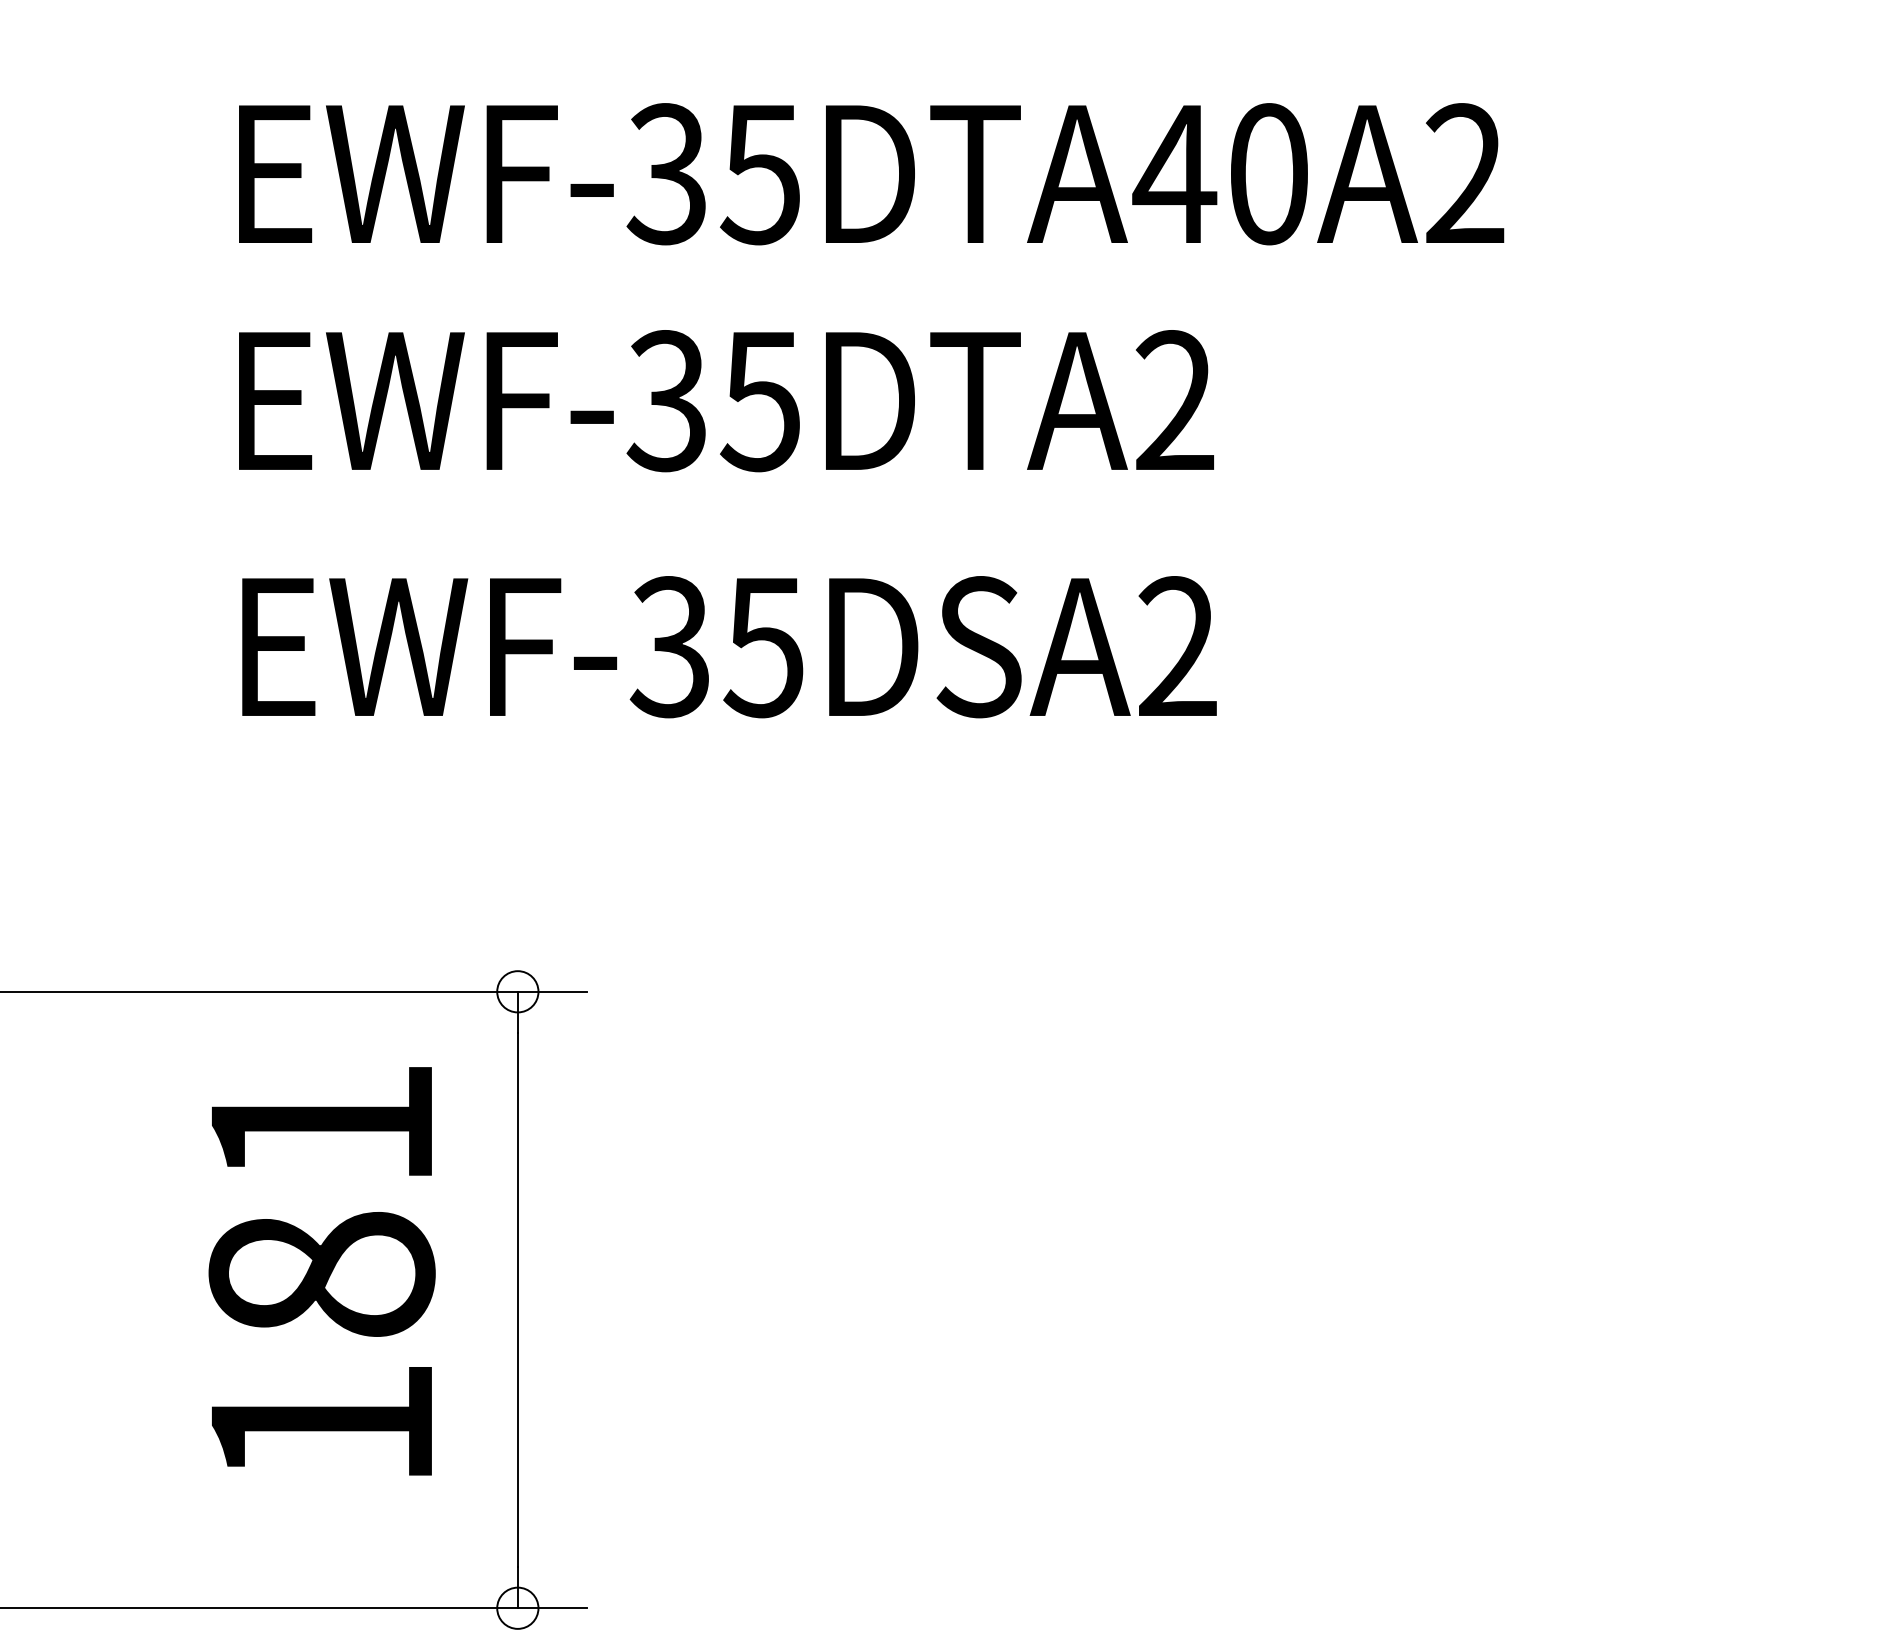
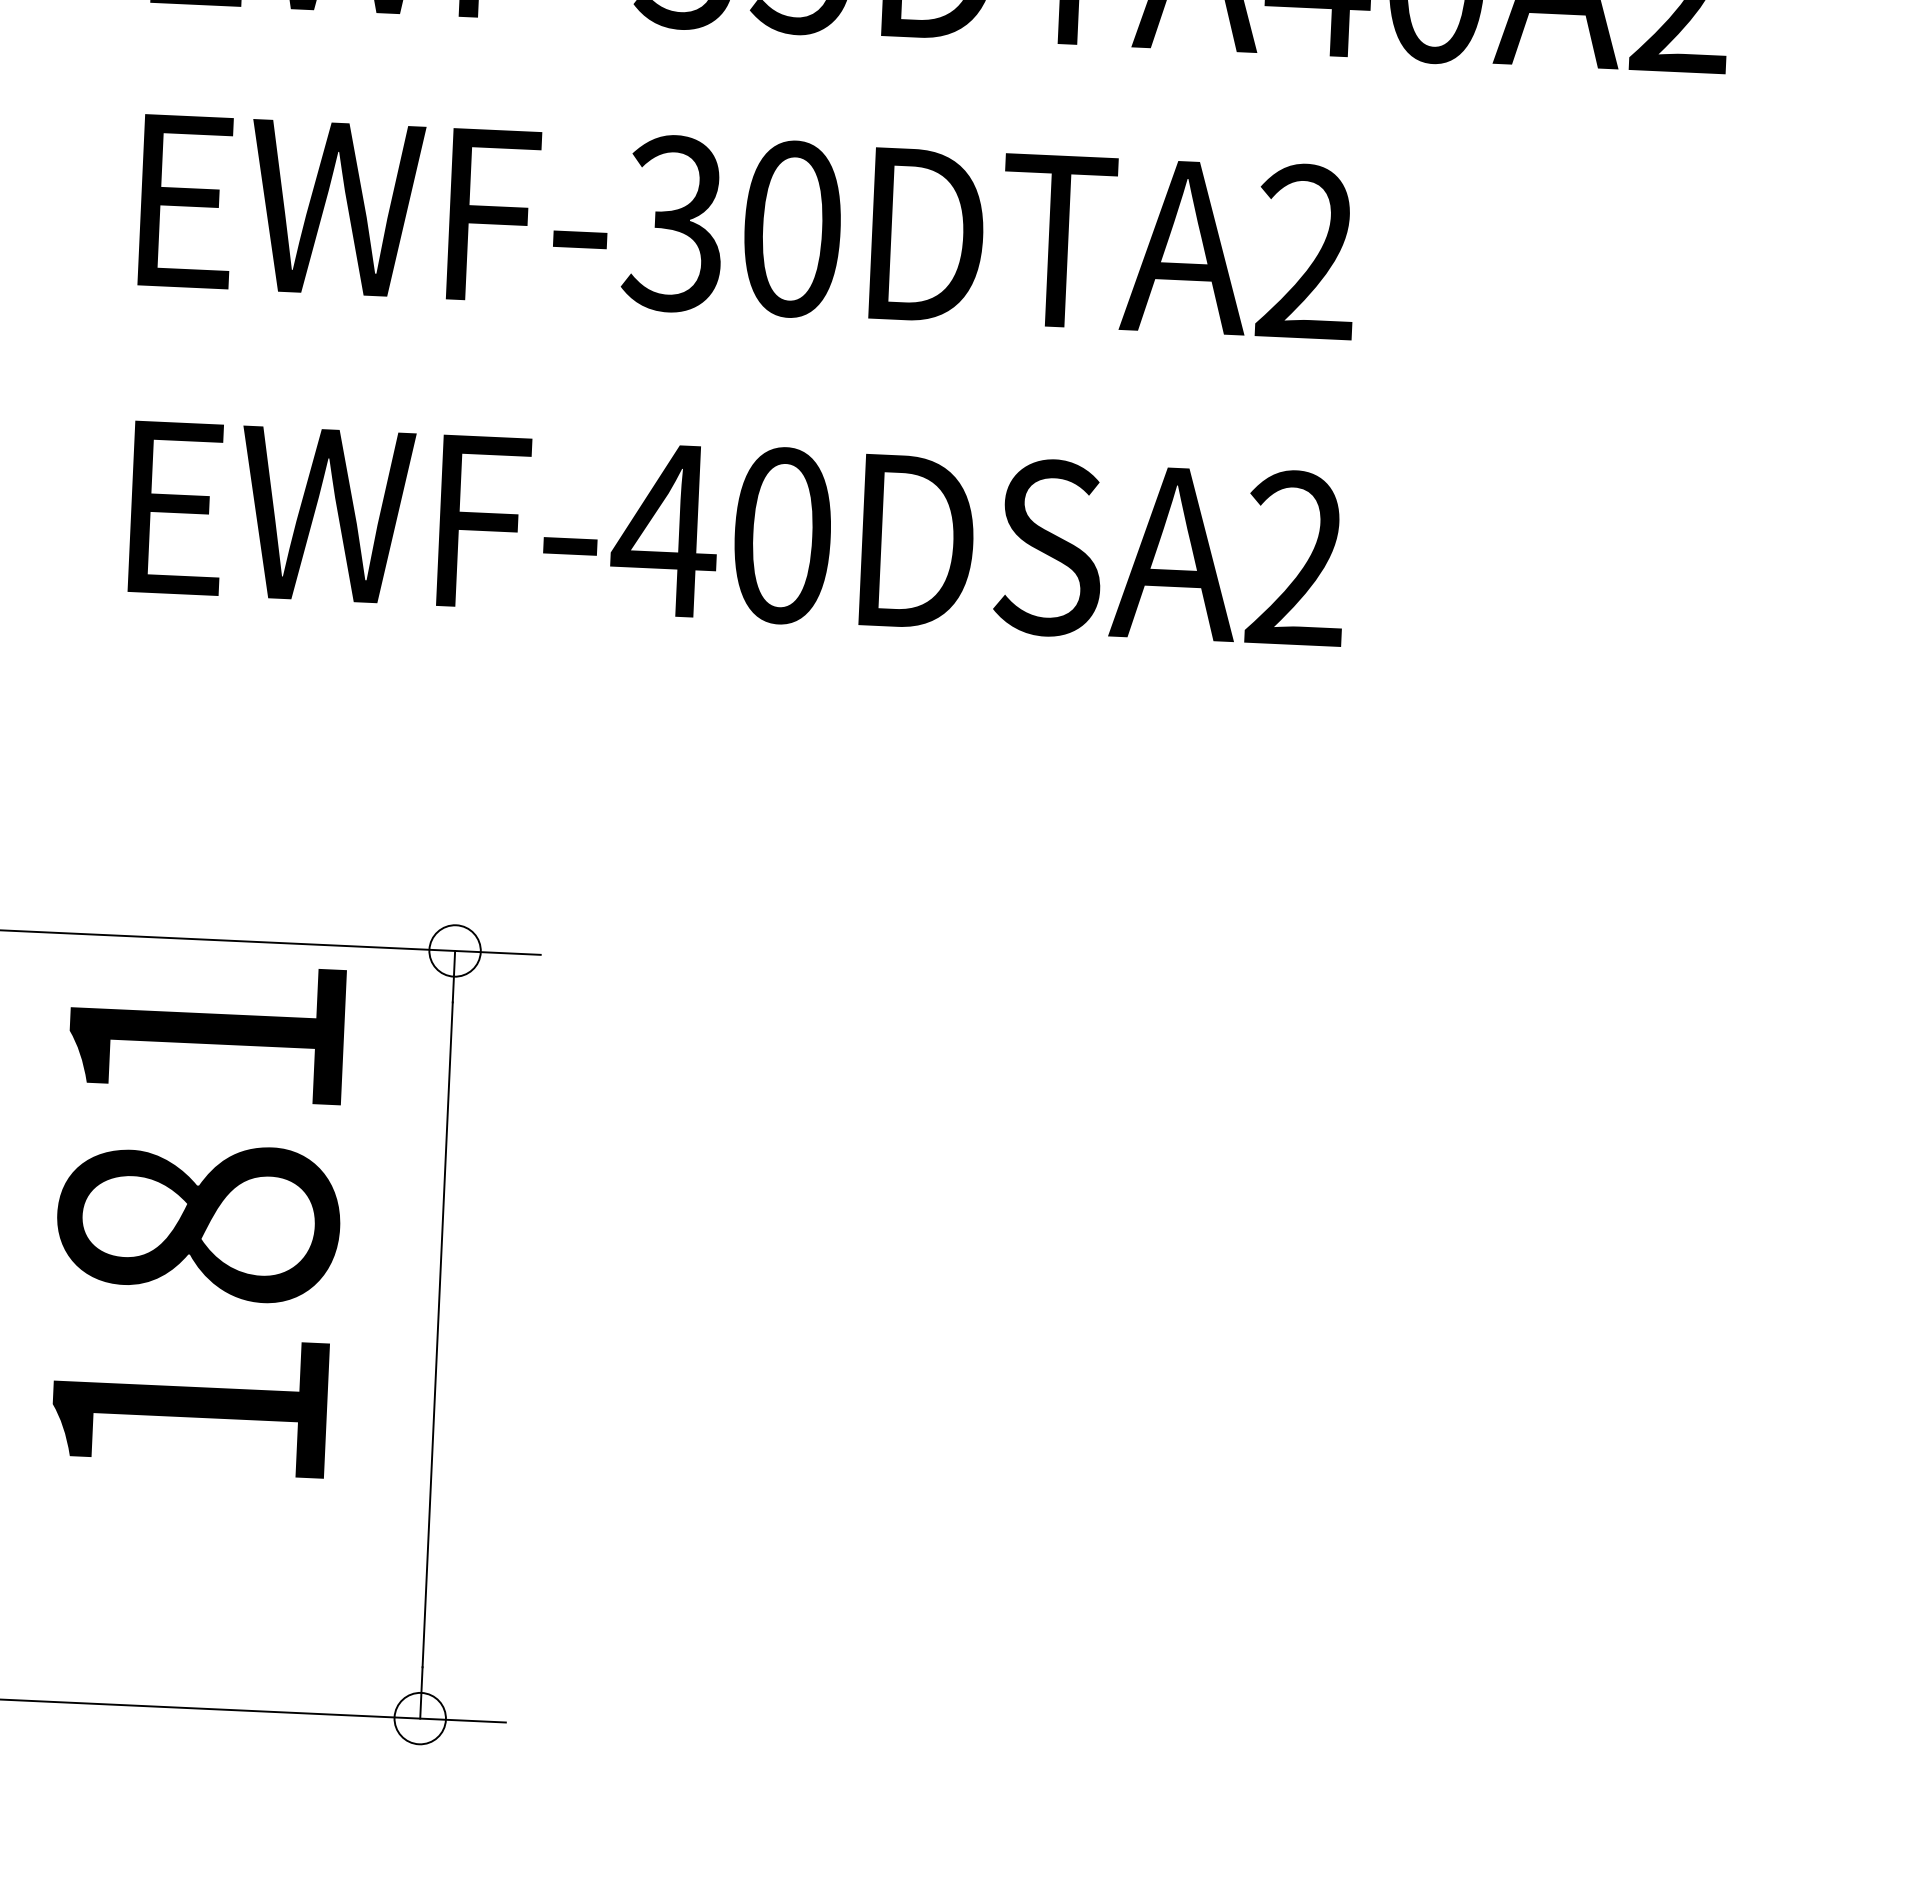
text: (760, 401) -> (790, 229), EWF-35DTA2 -> EWF-30DTA2
text: (715, 647) -> (720, 533), EWF-35DSA2 -> EWF-40DSA2
text: (321, 1271) -> (197, 1218), moved

